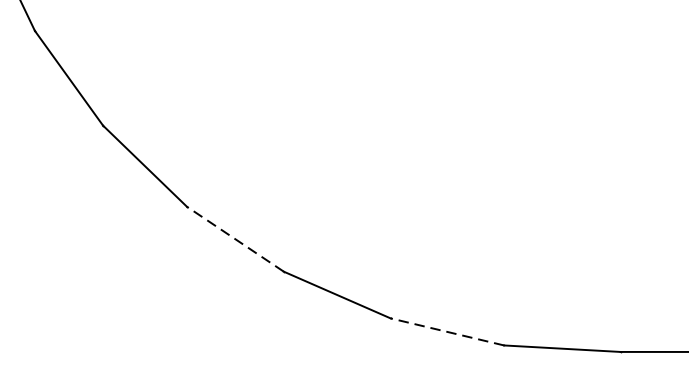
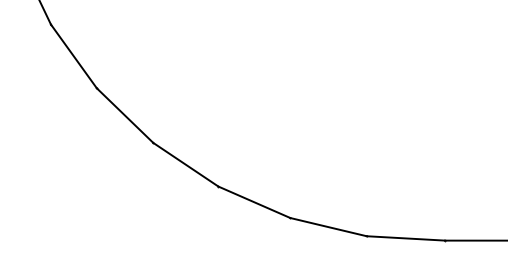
line: (234, 238) -> (185, 164), dashed -> solid
line: (447, 332) -> (328, 227), dashed -> solid

